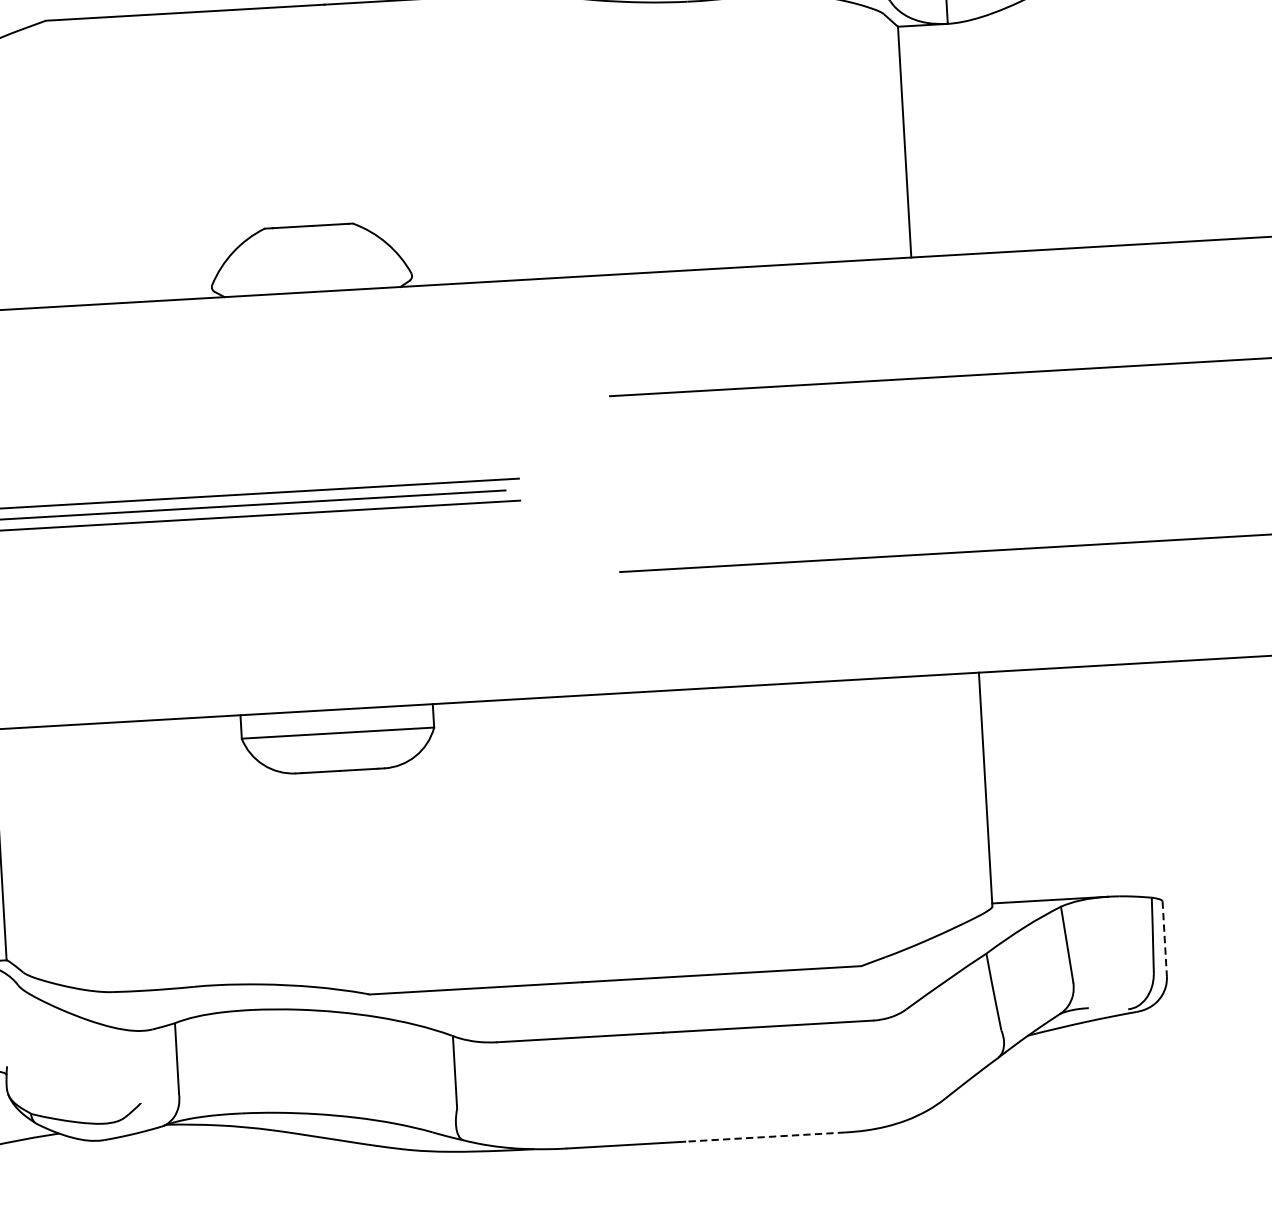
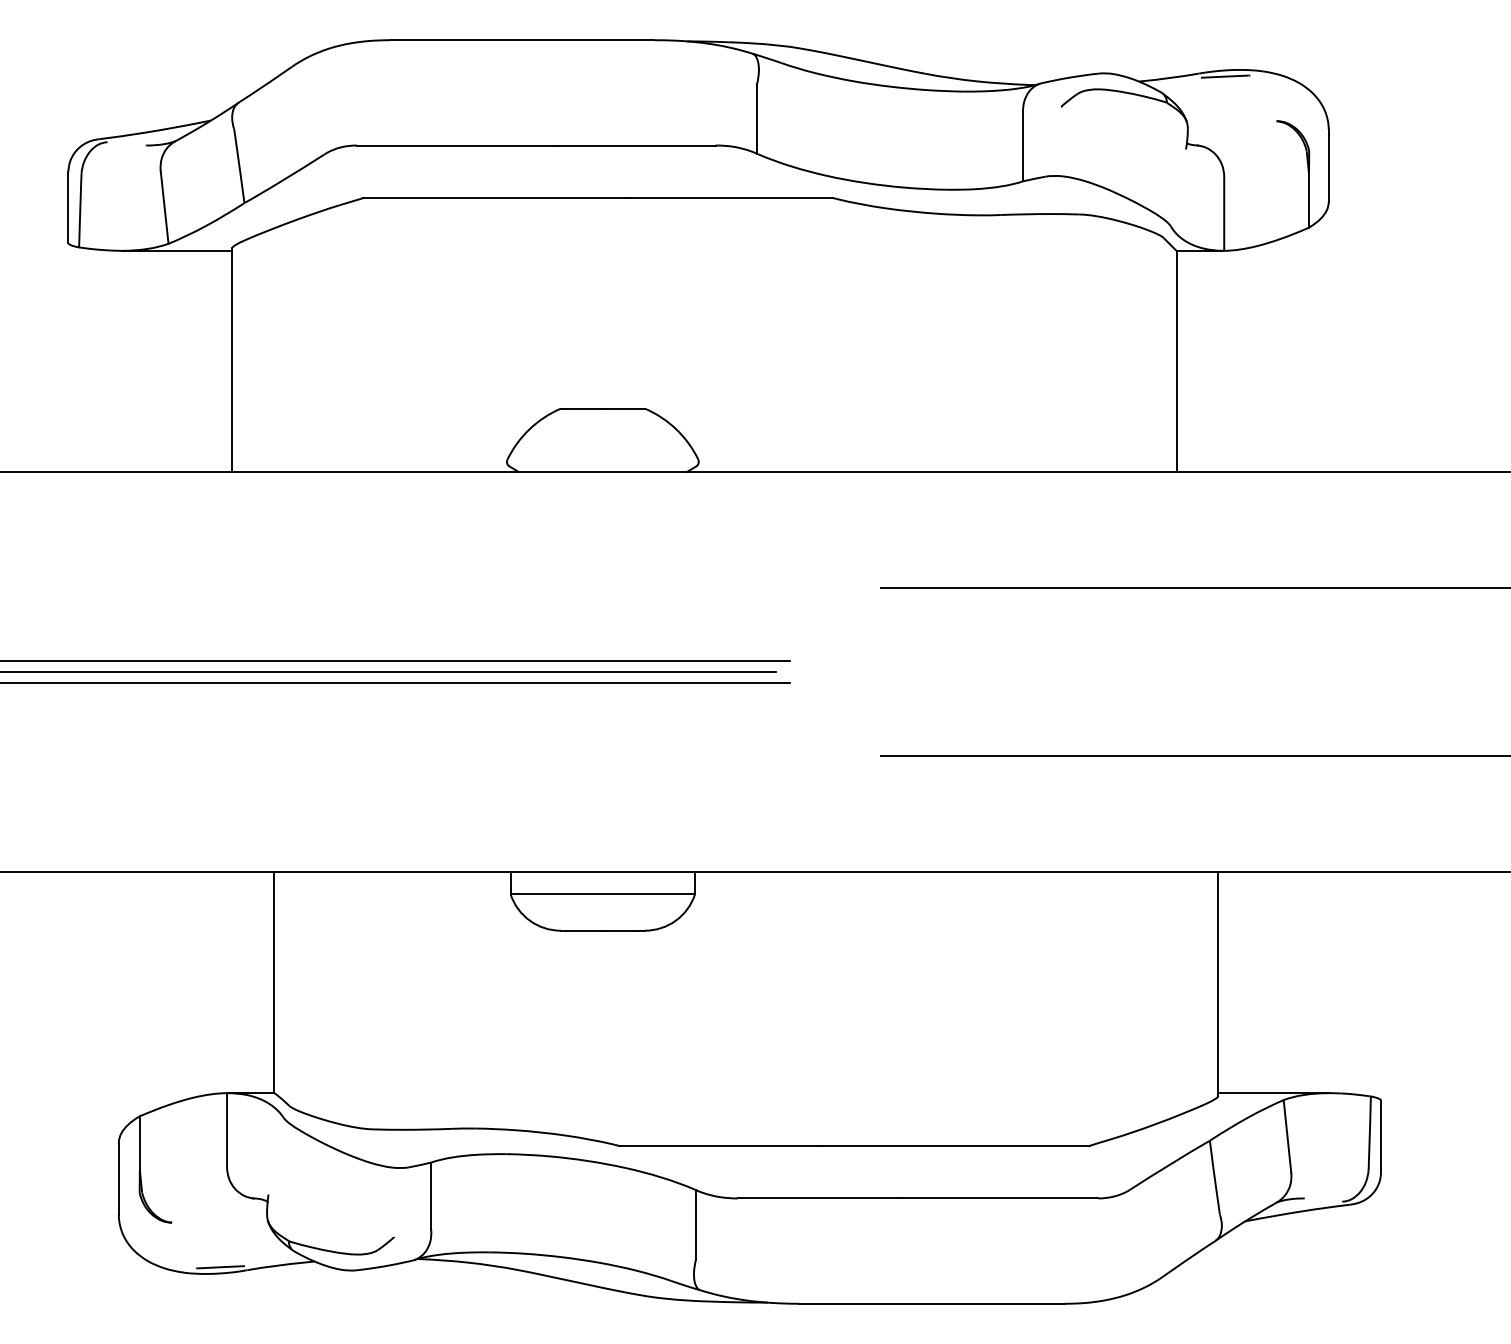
line: (1164, 938) -> (1380, 1136), dashed -> solid
line: (765, 1136) -> (988, 1303), dashed -> solid

